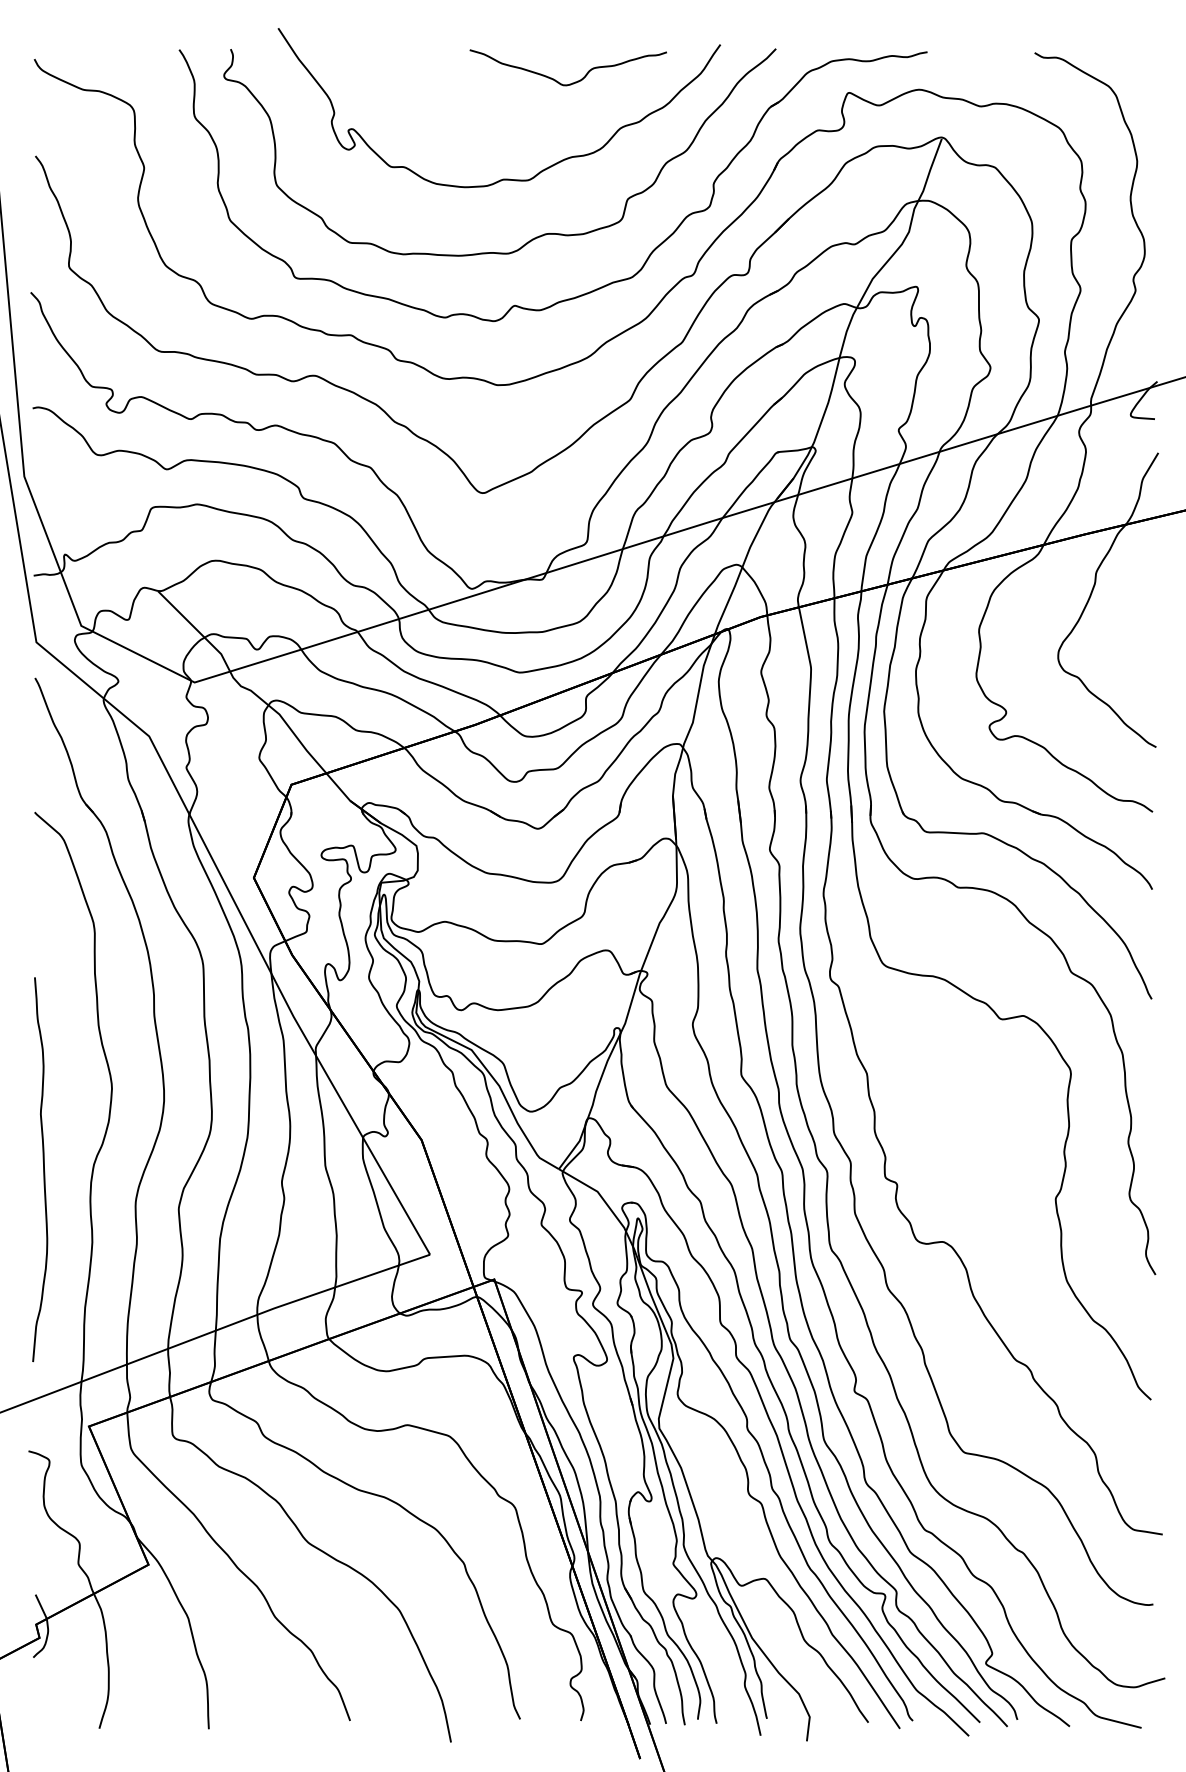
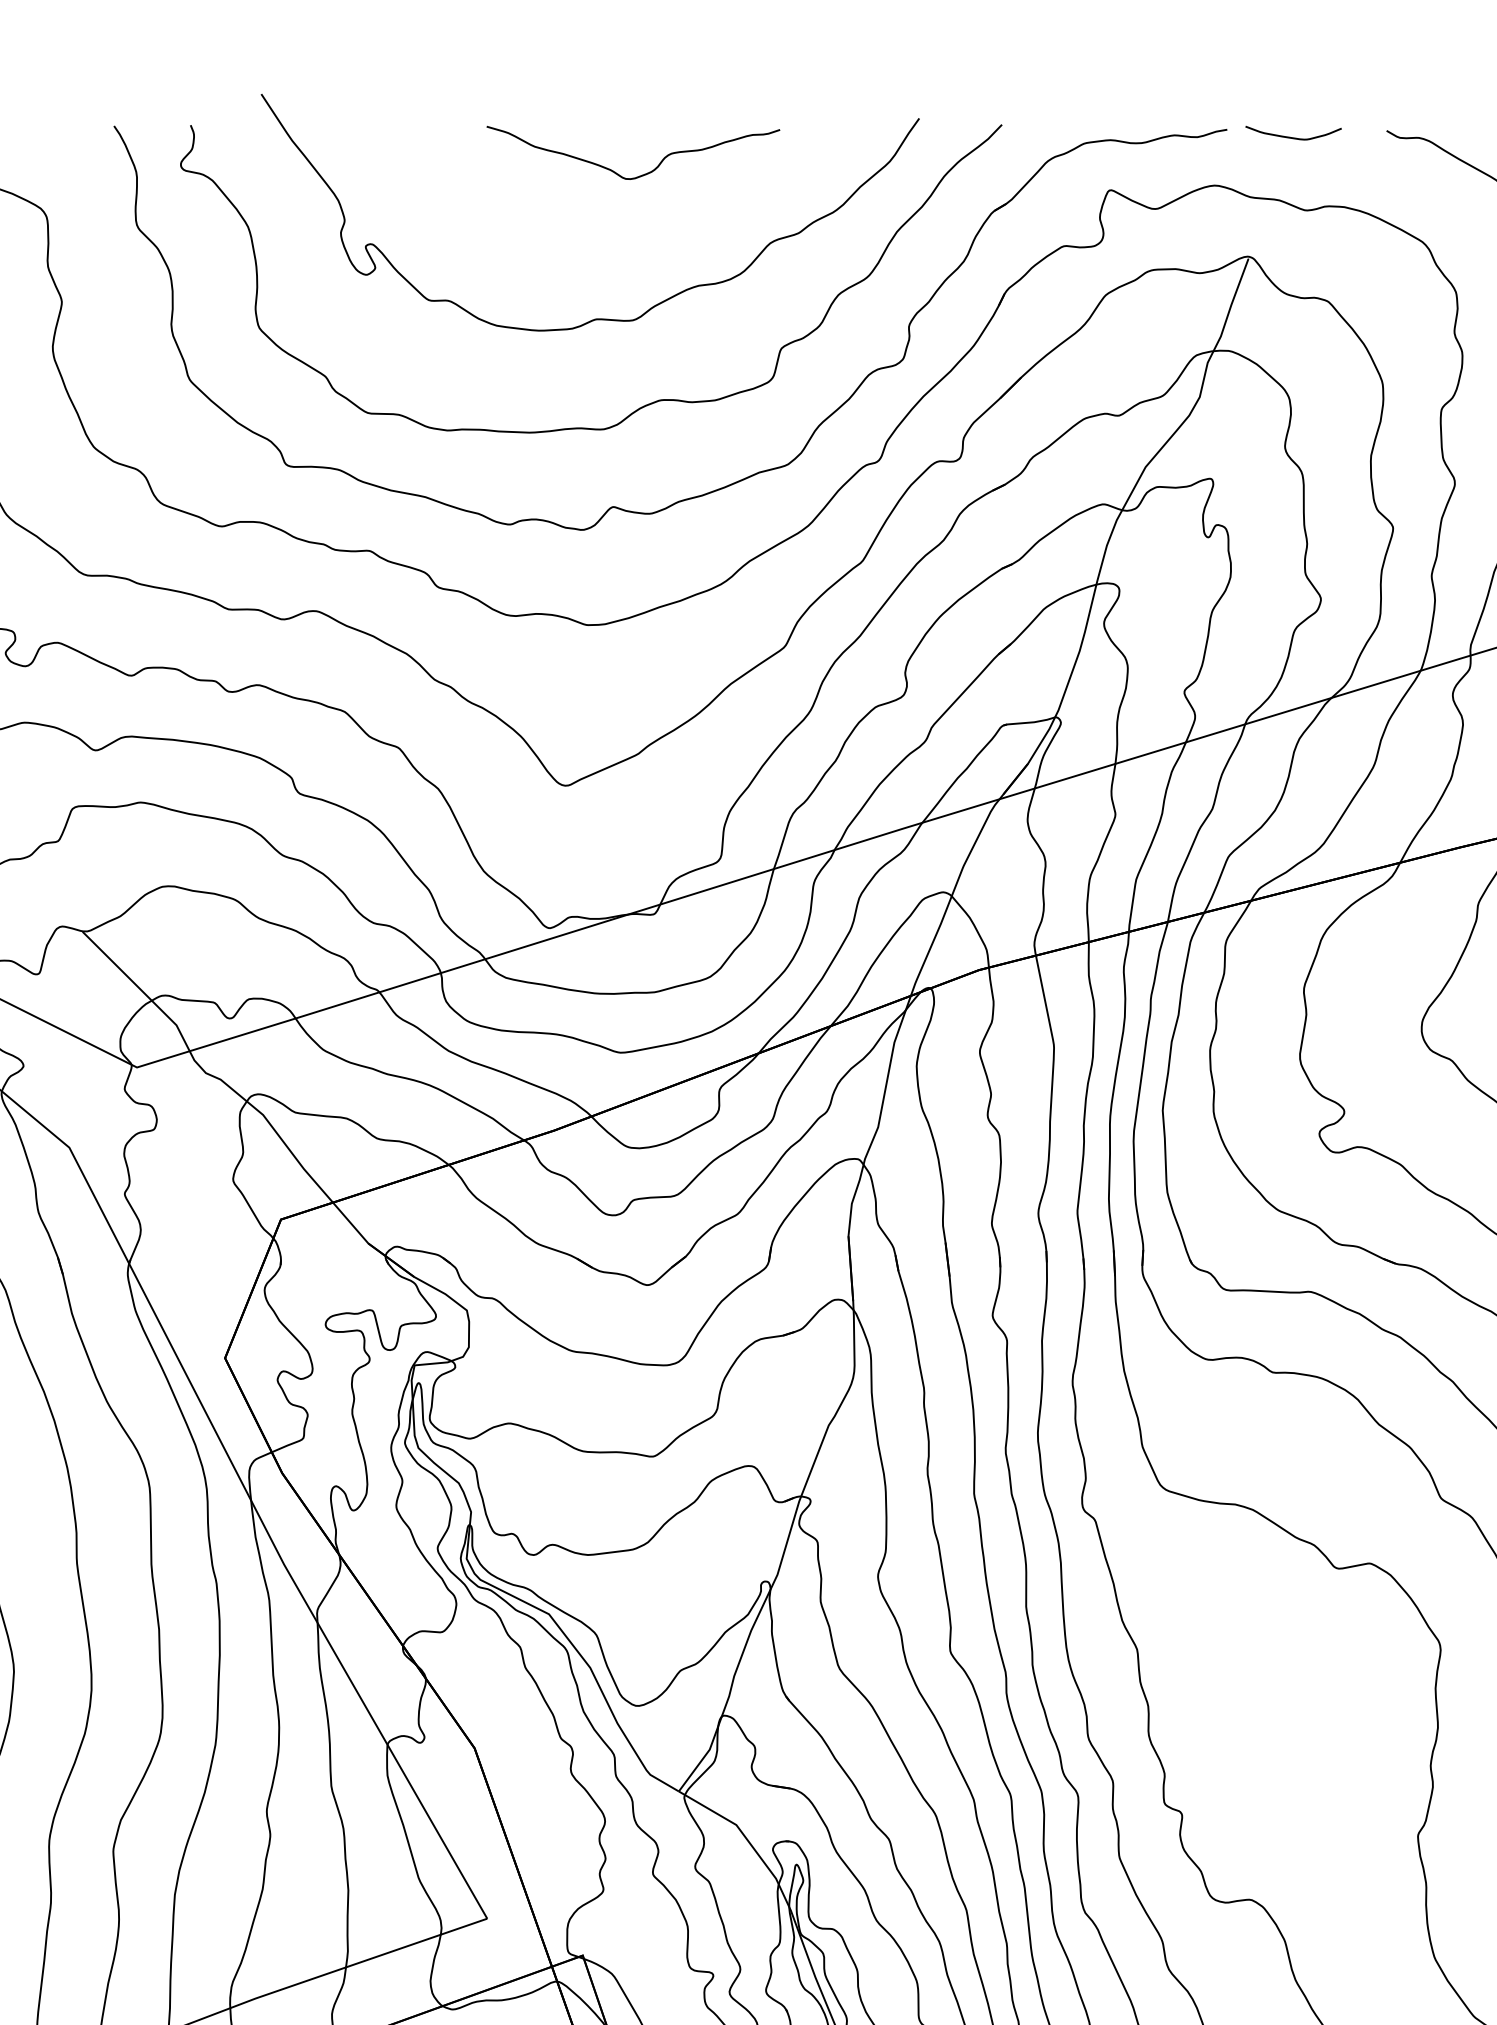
curve: (971, 56) -> (1292, 136), added
curve: (572, 82) -> (639, 174), moved

